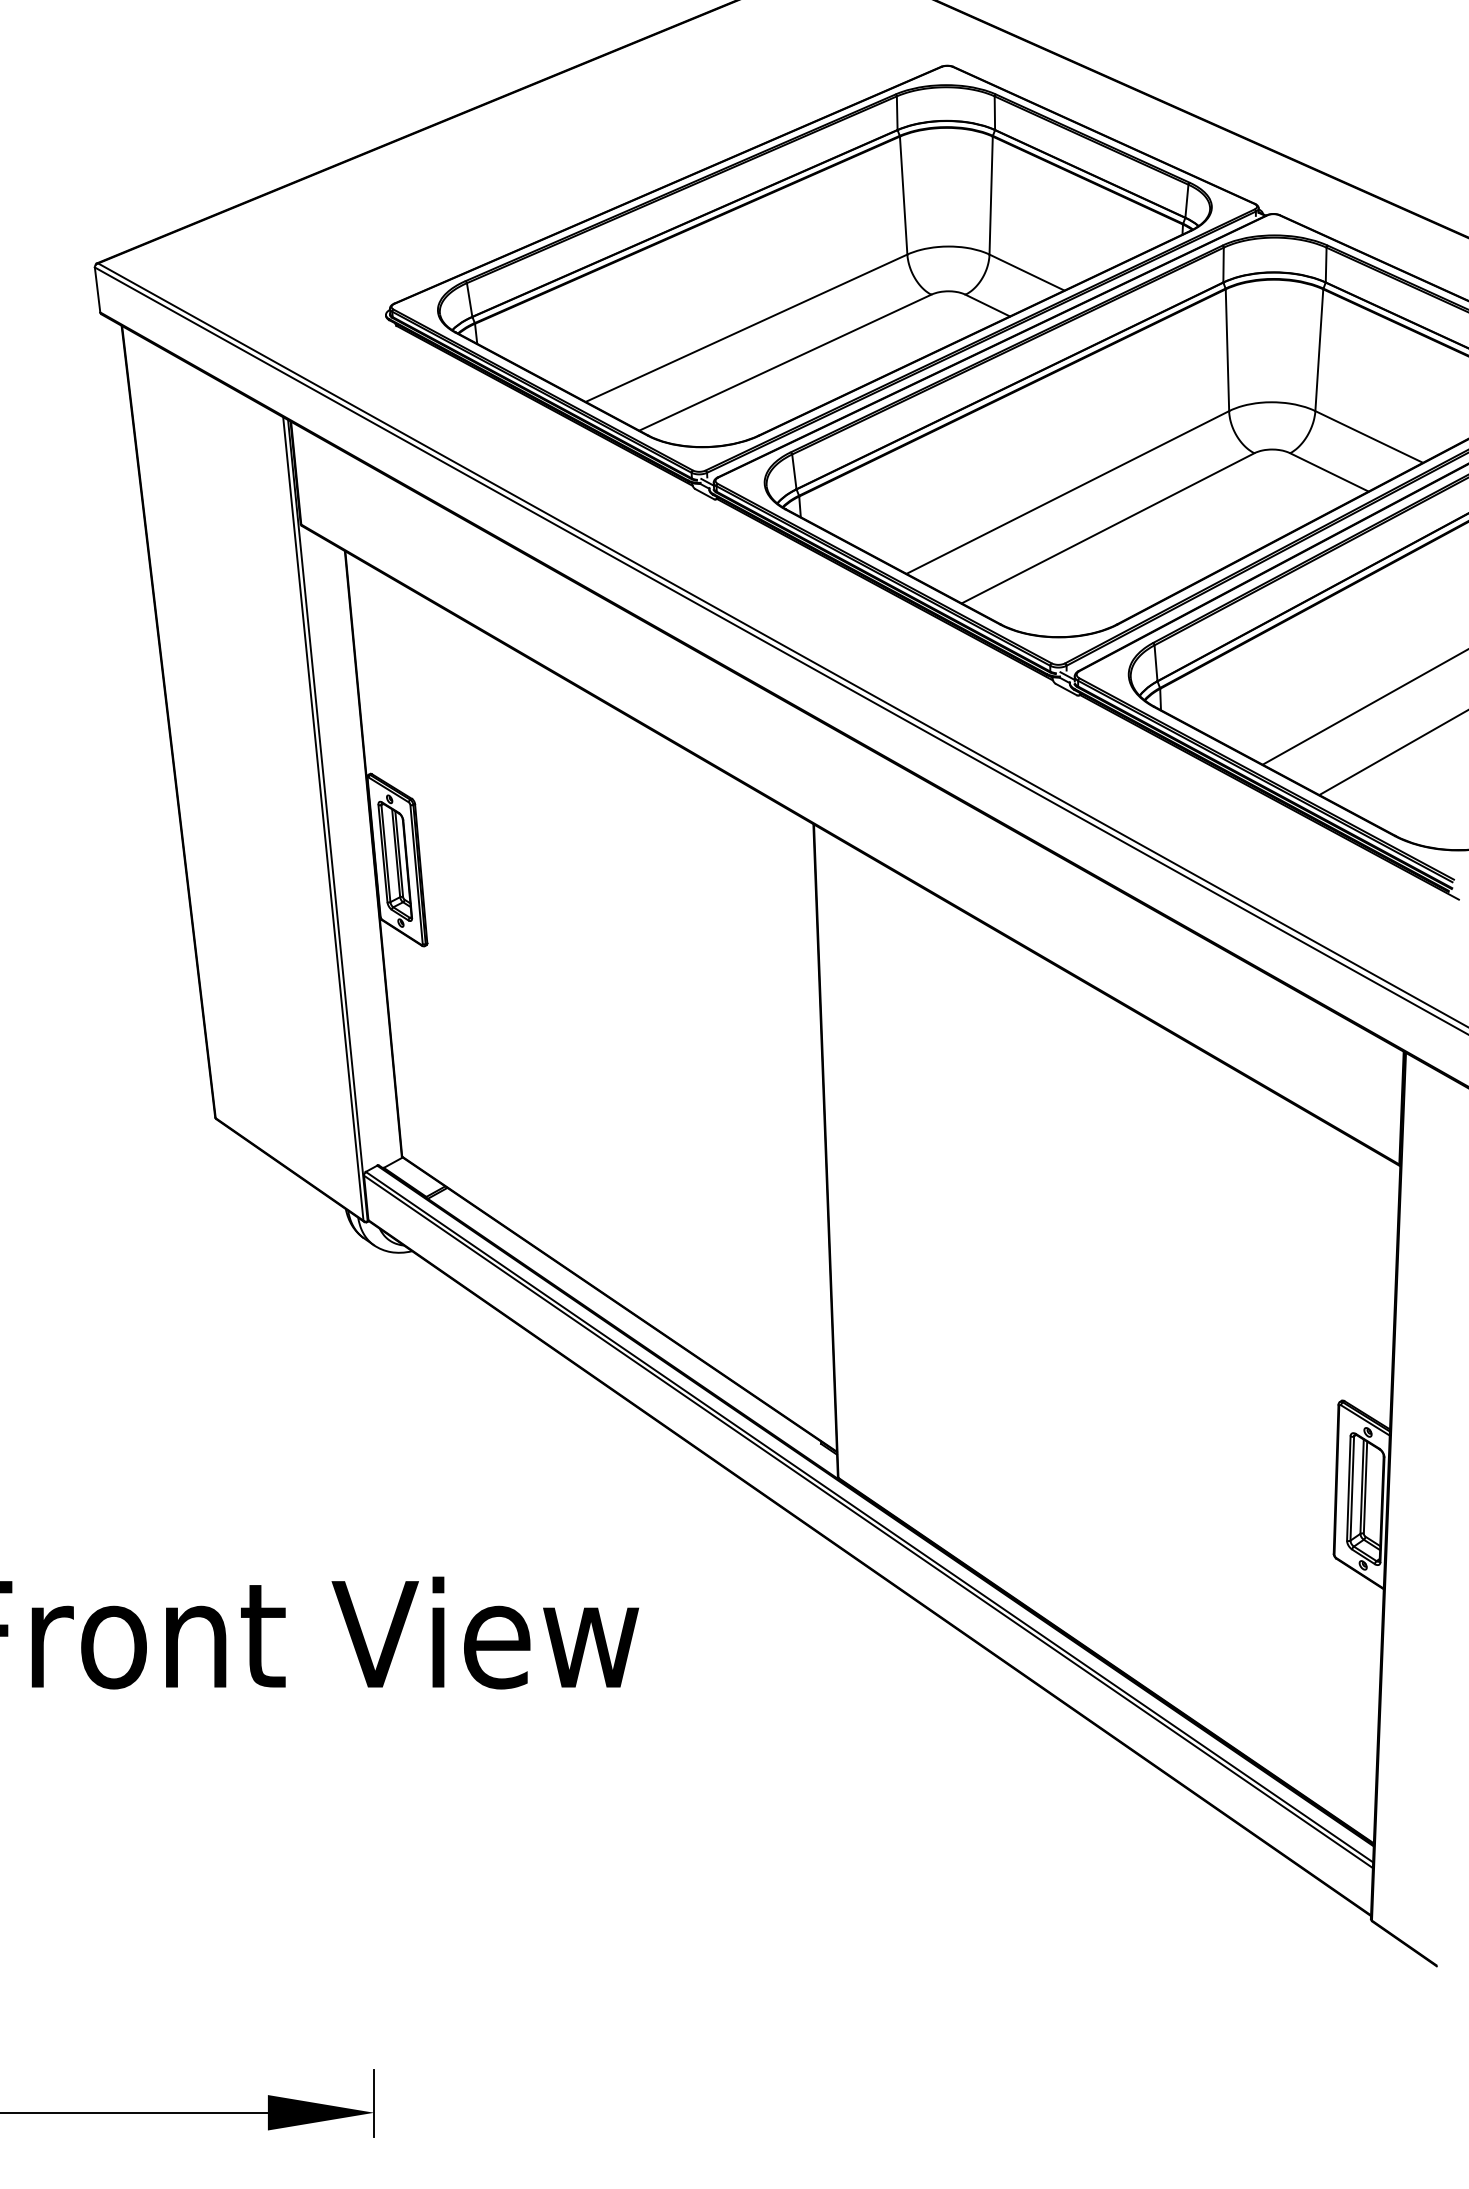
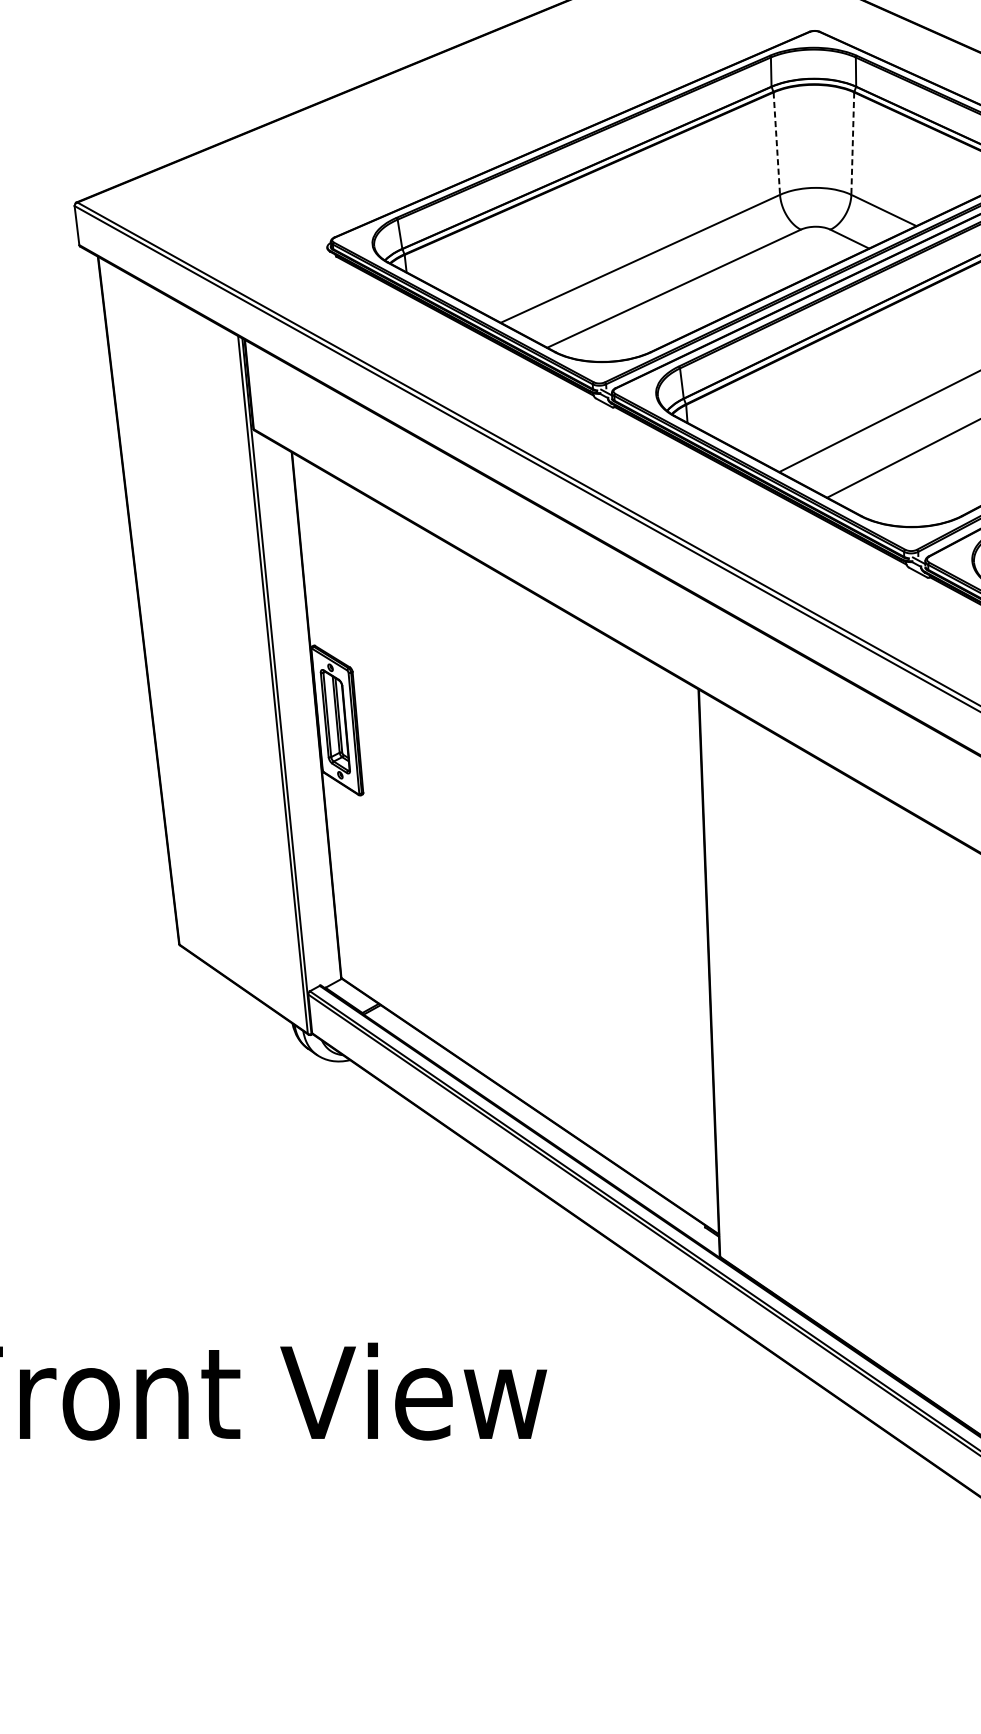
line: (903, 196) -> (776, 144), solid -> dashed
line: (991, 196) -> (853, 144), solid -> dashed

